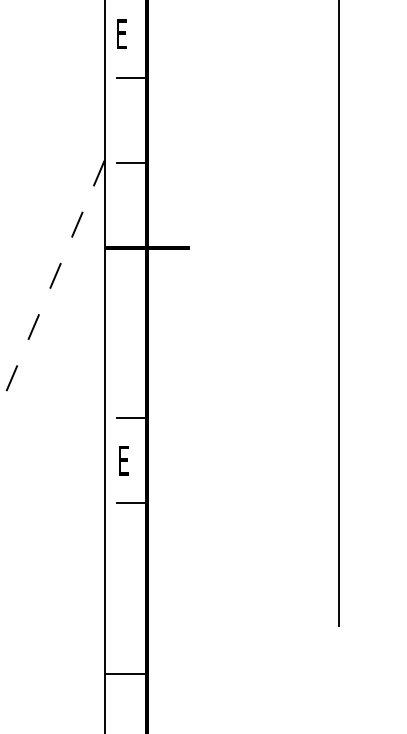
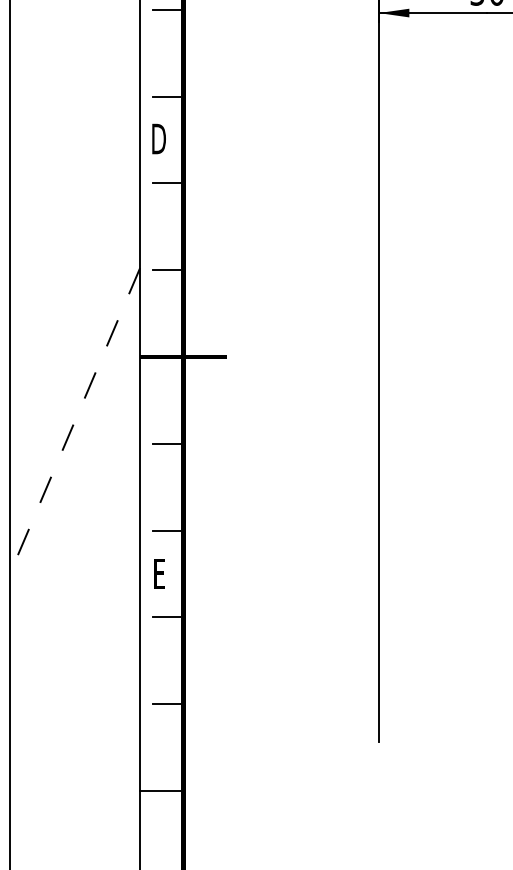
text: (122, 33) -> (158, 138), E -> D
line: (132, 332) -> (168, 443), added
line: (132, 588) -> (168, 704), added

